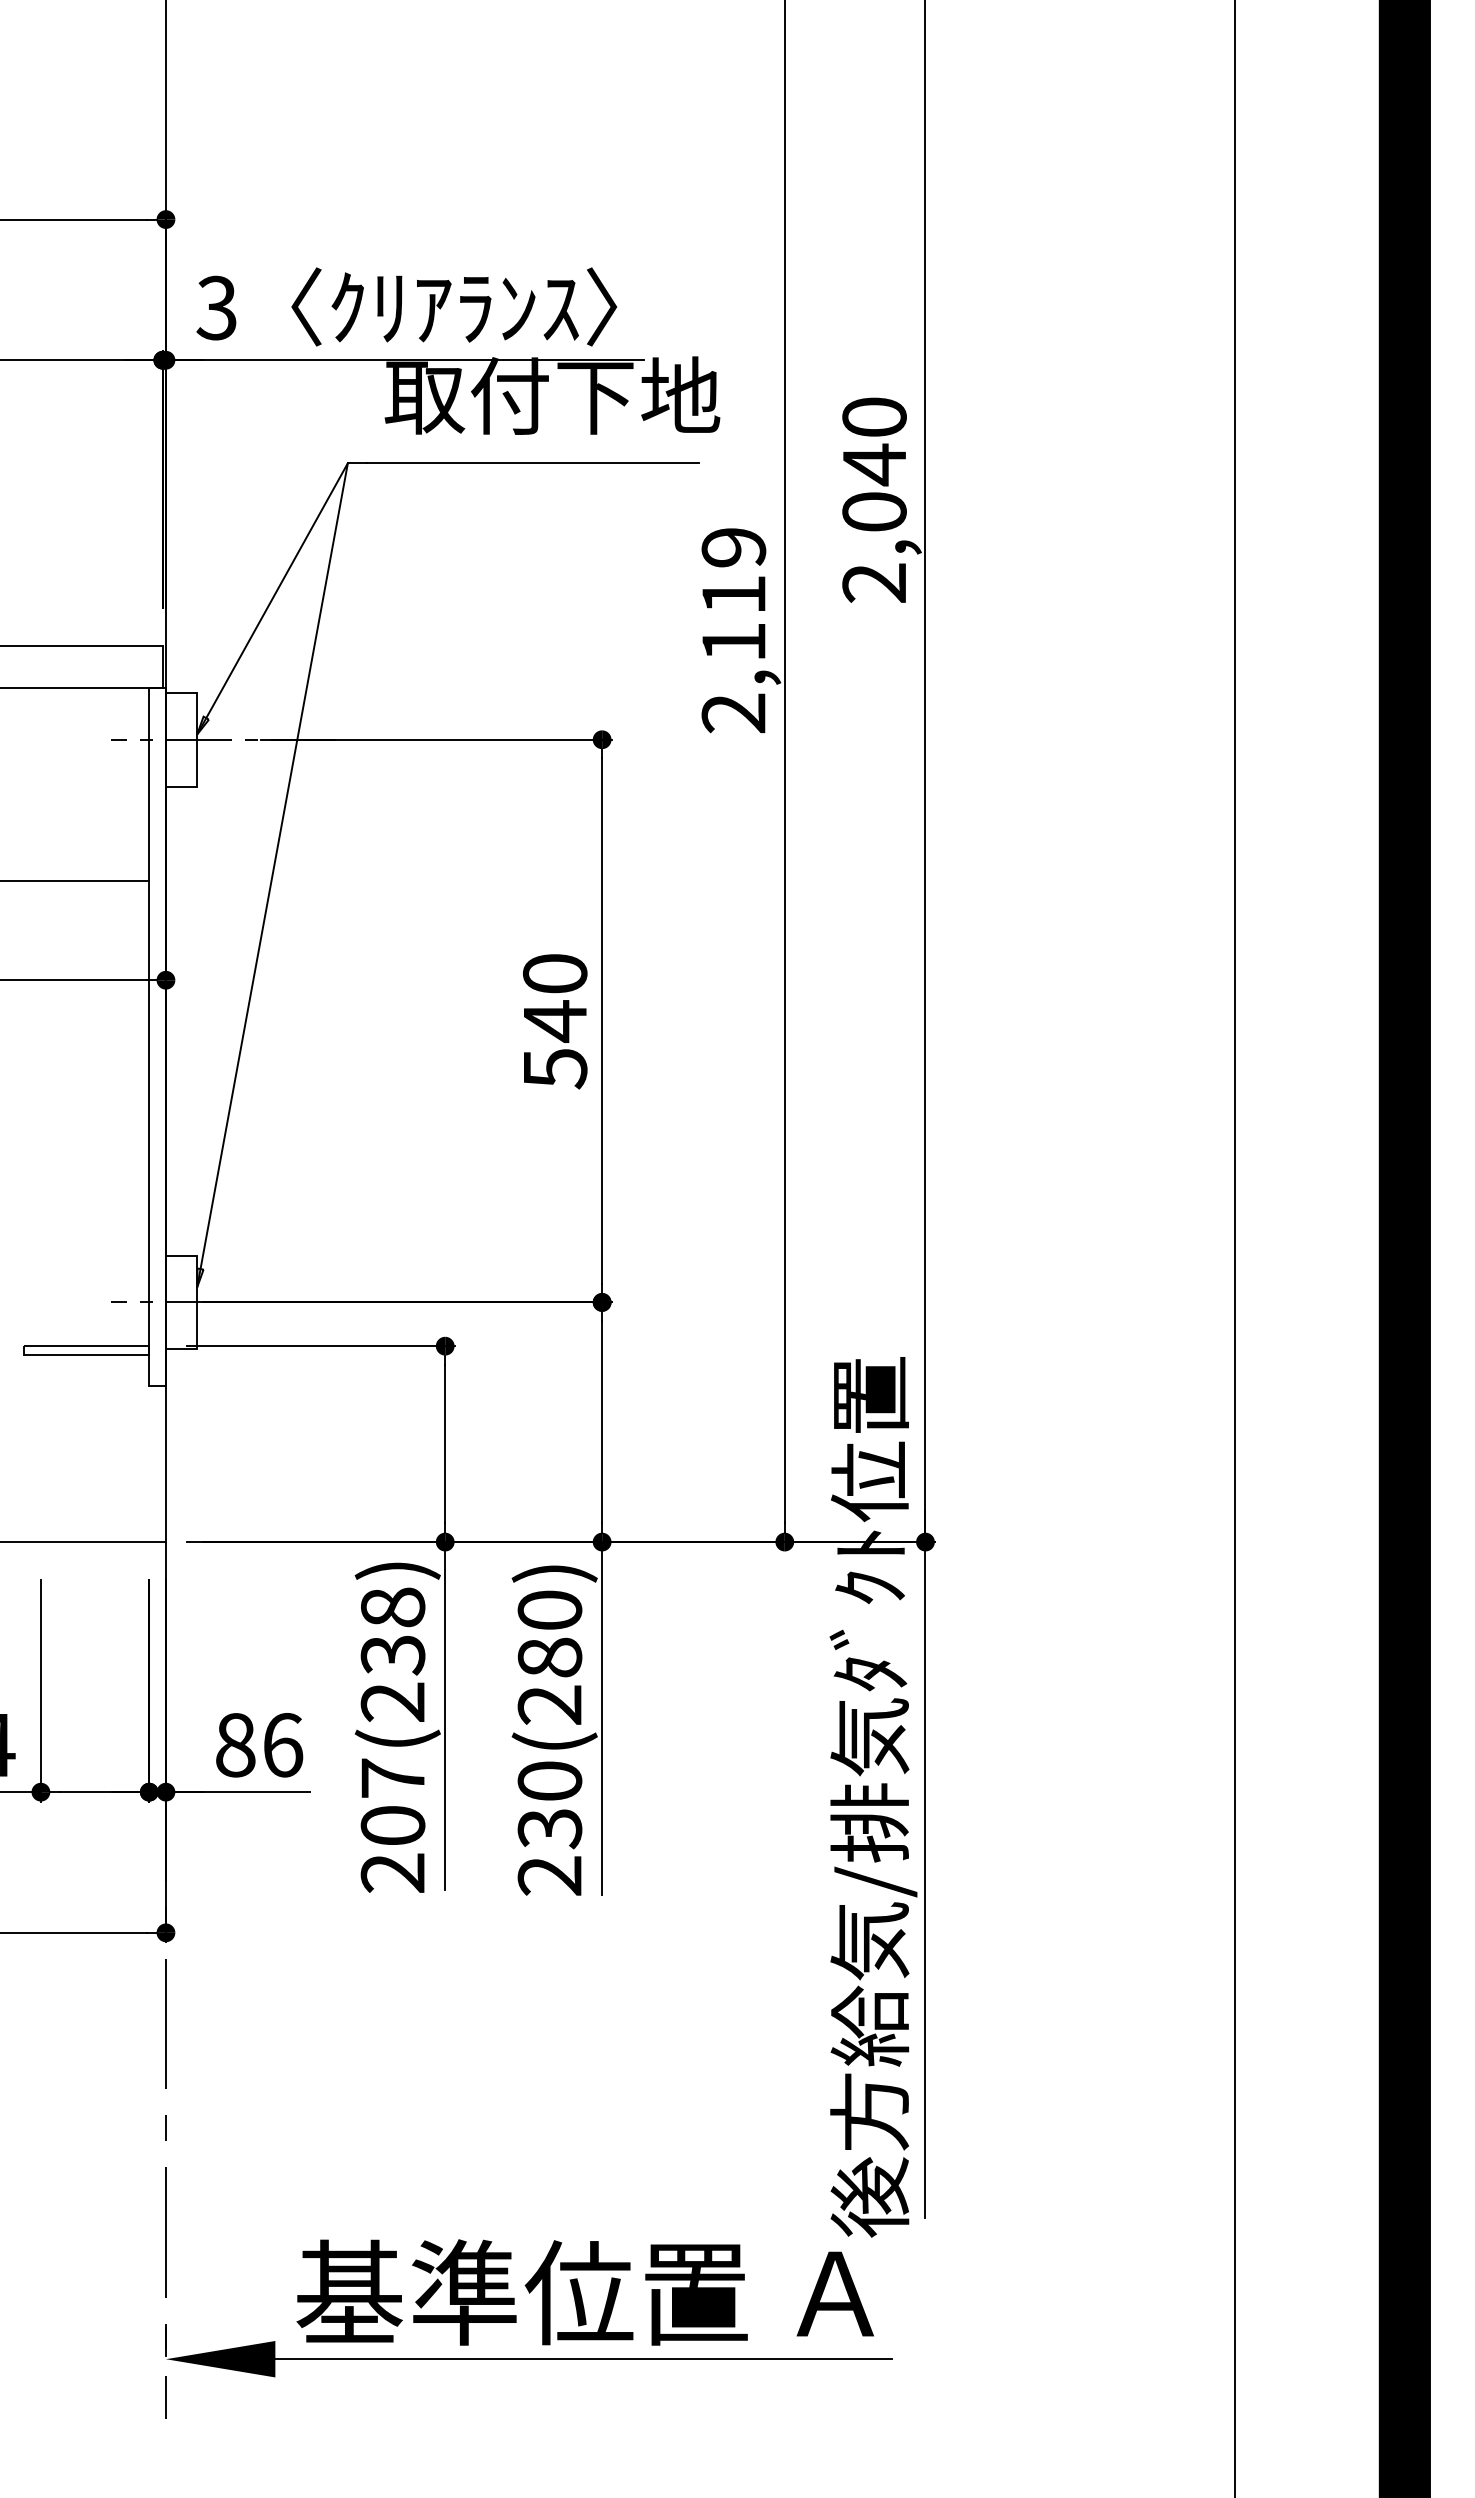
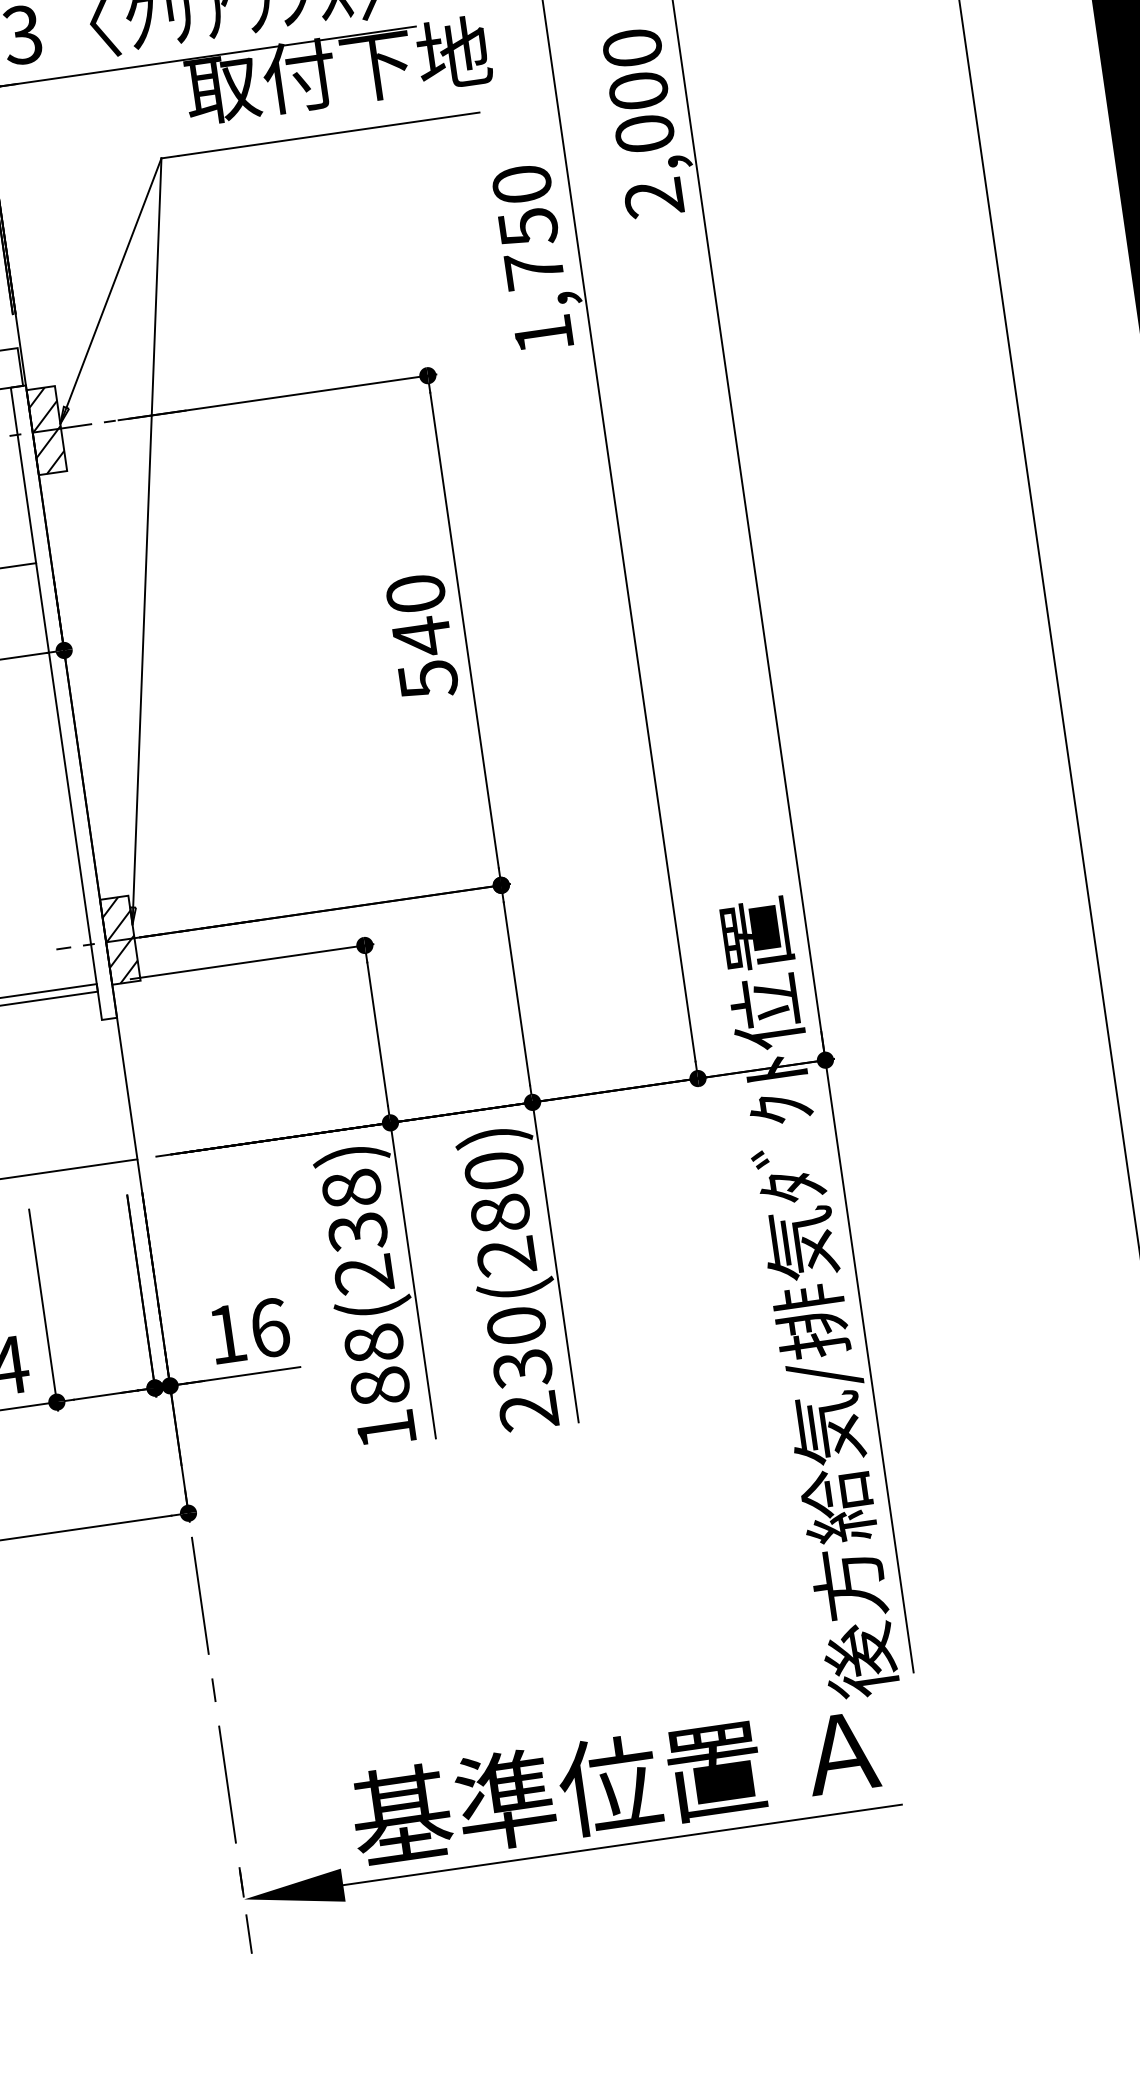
text: (874, 464) -> (638, 90), 2,040 -> 2,000
text: (733, 630) -> (532, 259), 2,119 -> 1,750
hatch: (181, 739) -> (46, 430), added
hatch: (181, 1302) -> (120, 940), added
text: (235, 1745) -> (227, 1334), 86 -> 16
text: (392, 1825) -> (379, 1386), 207(238) -> 188(238)

